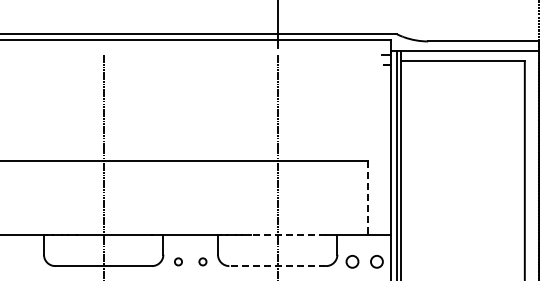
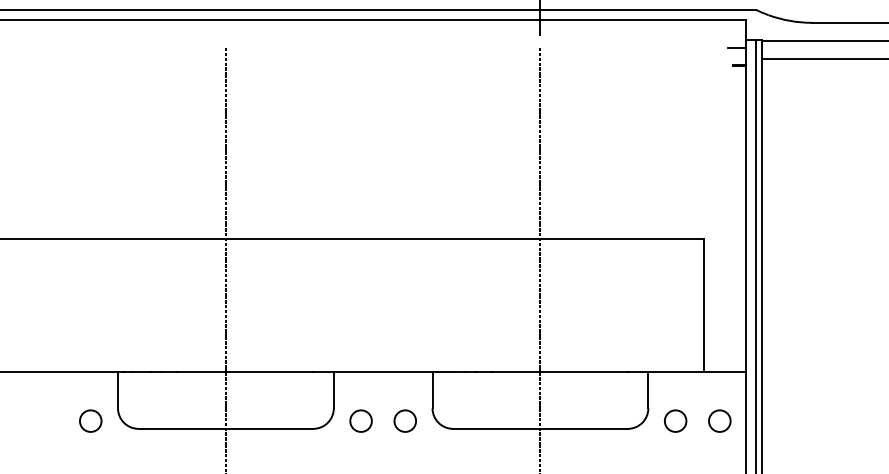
line: (368, 197) -> (704, 304), dashed -> solid
line: (288, 234) -> (559, 371), dashed -> solid
circle: (28, 261) -> (90, 420), added
circle: (178, 261) -> (361, 420), size x1.67
circle: (202, 261) -> (404, 420), size x1.67
line: (277, 266) -> (540, 429), dashed -> solid

